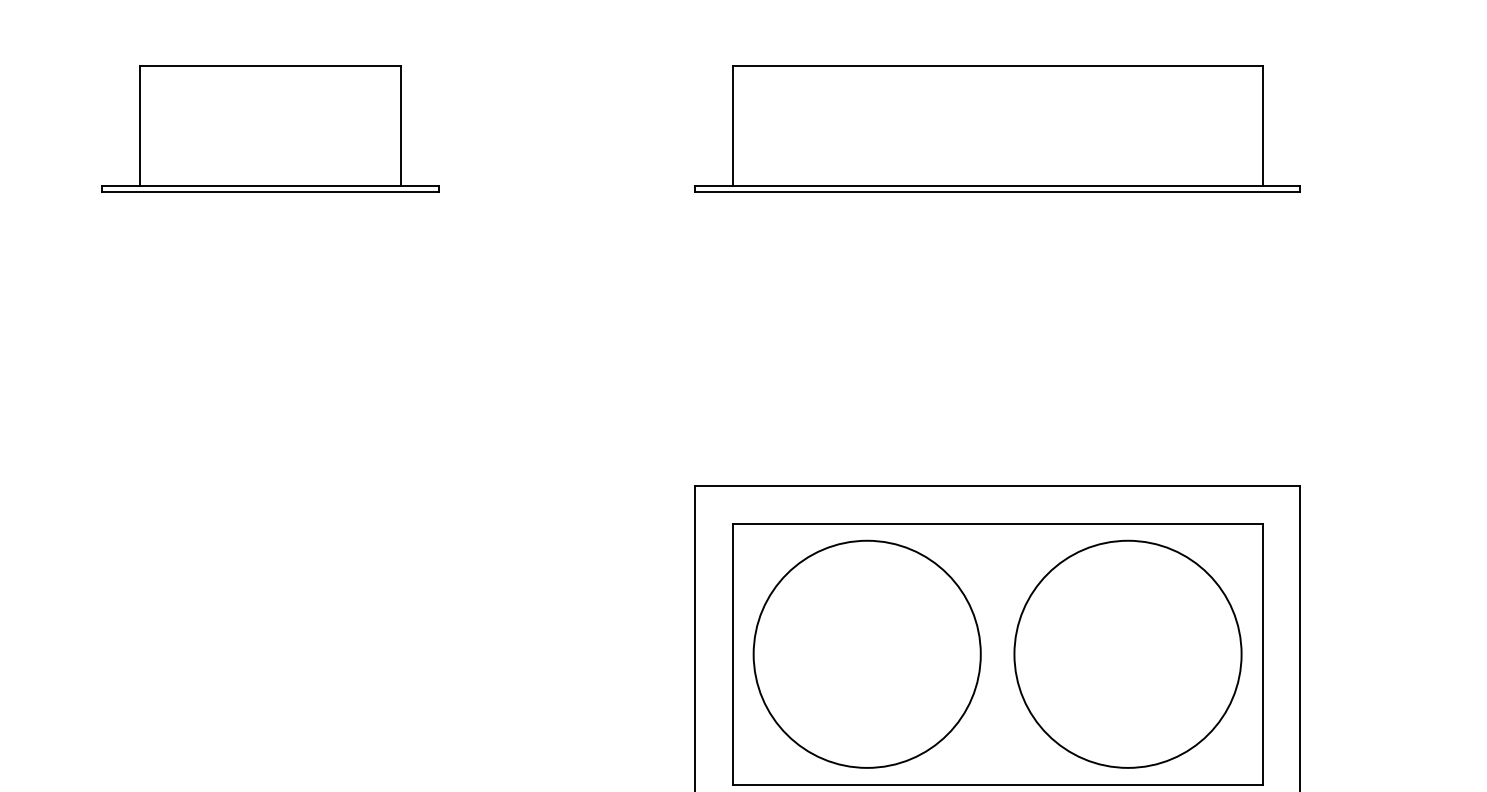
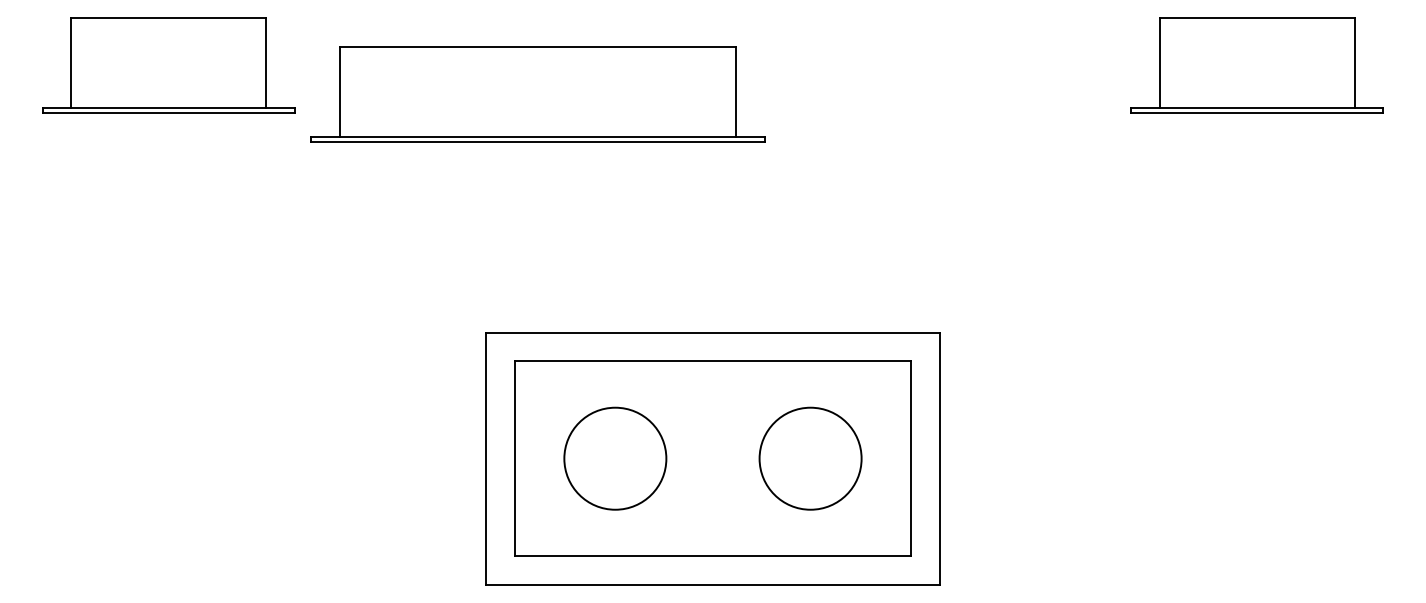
part: (996, 129) -> (537, 94), moved
circle: (867, 654) -> (615, 458), size x0.6
circle: (1127, 654) -> (810, 458), size x0.6

